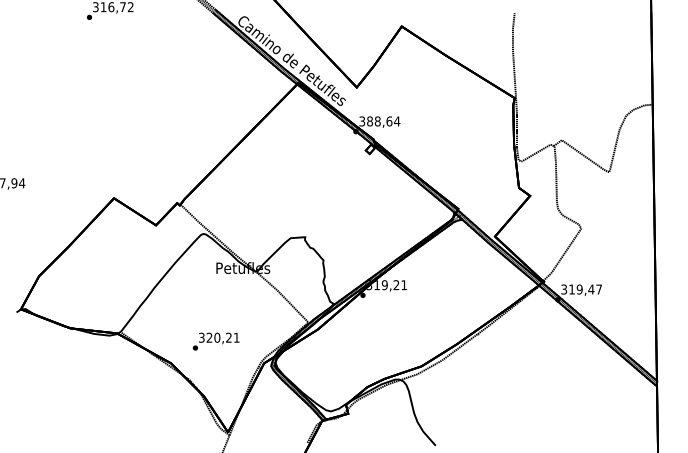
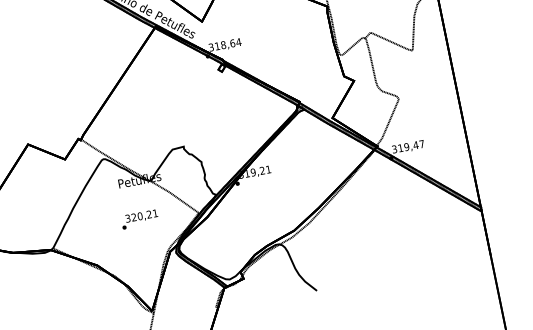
text: (369, 121) -> (217, 46), 388,64 -> 318,64
text: (215, 341) -> (139, 219), moved

